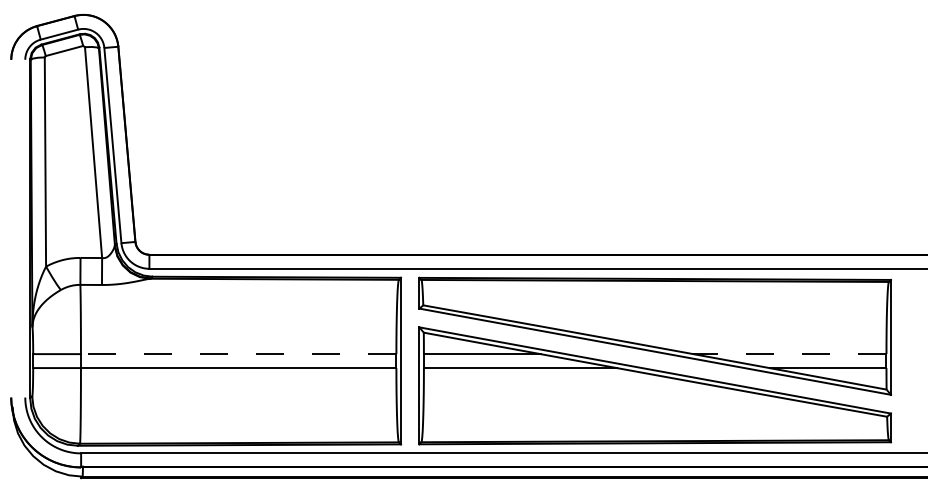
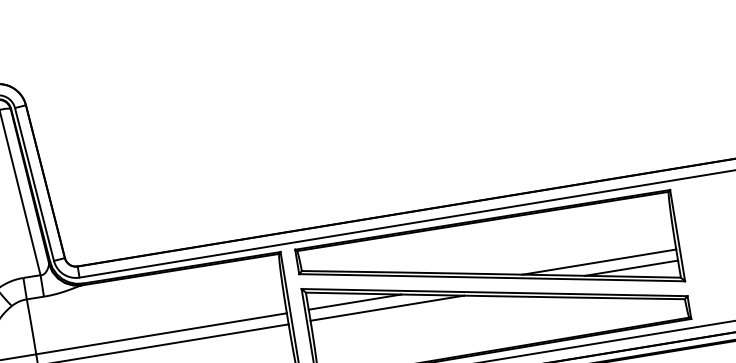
line: (238, 354) -> (161, 334), dashed -> solid
line: (789, 354) -> (599, 262), dashed -> solid

